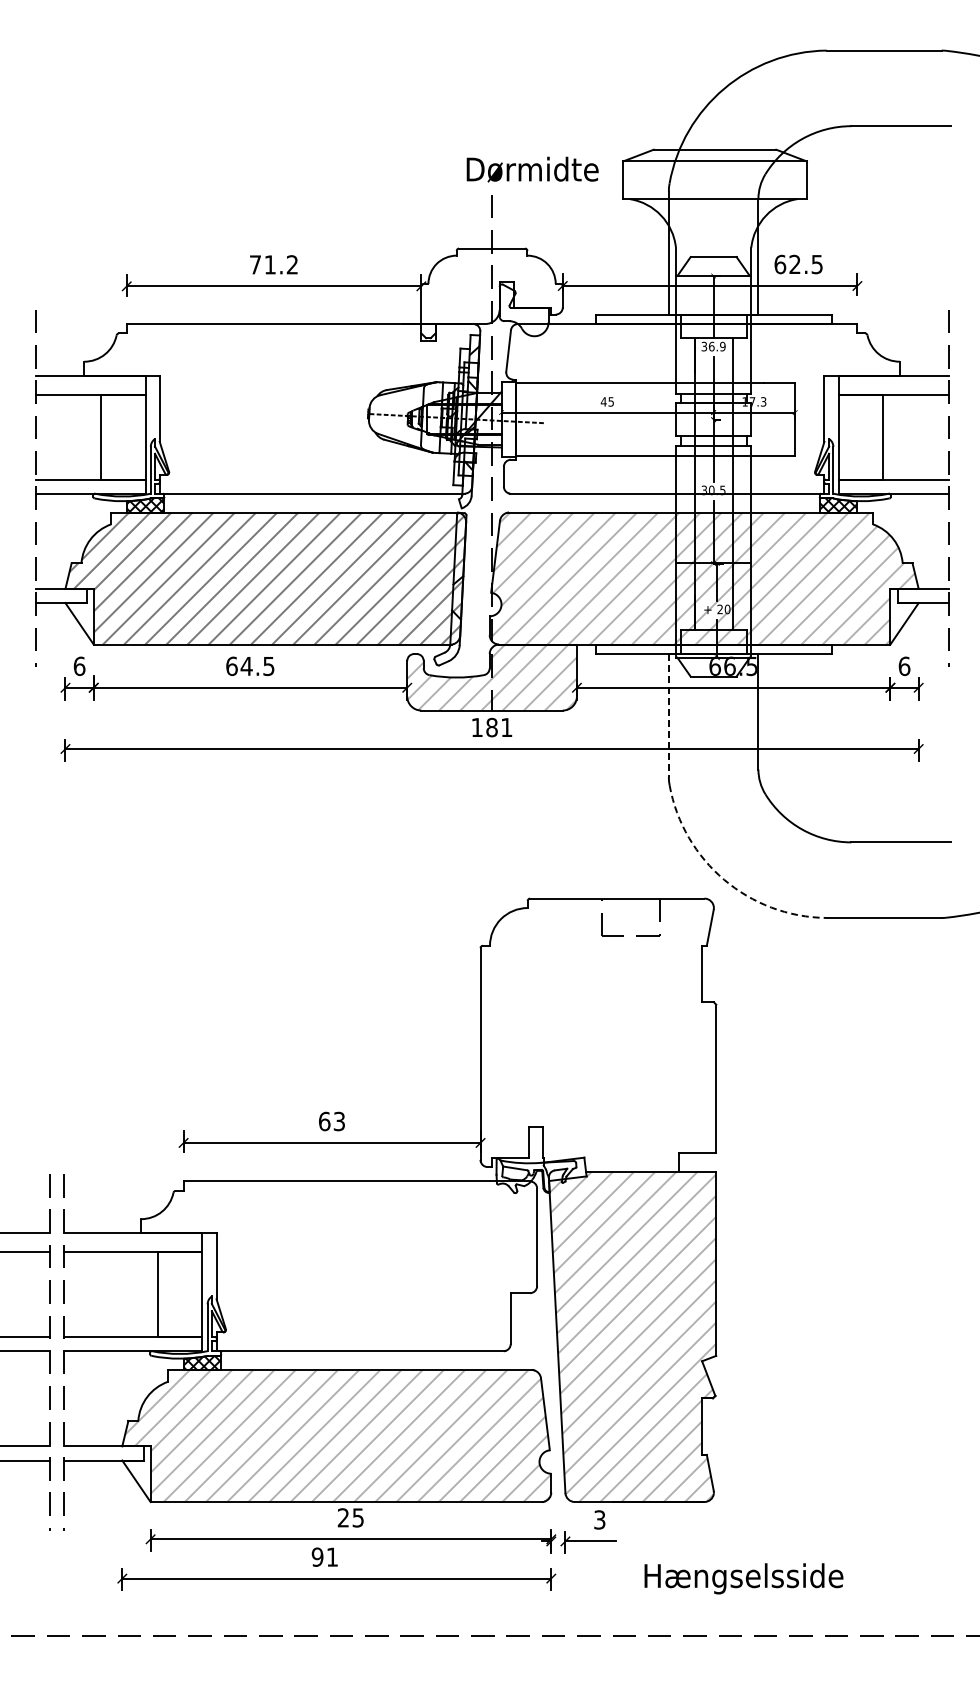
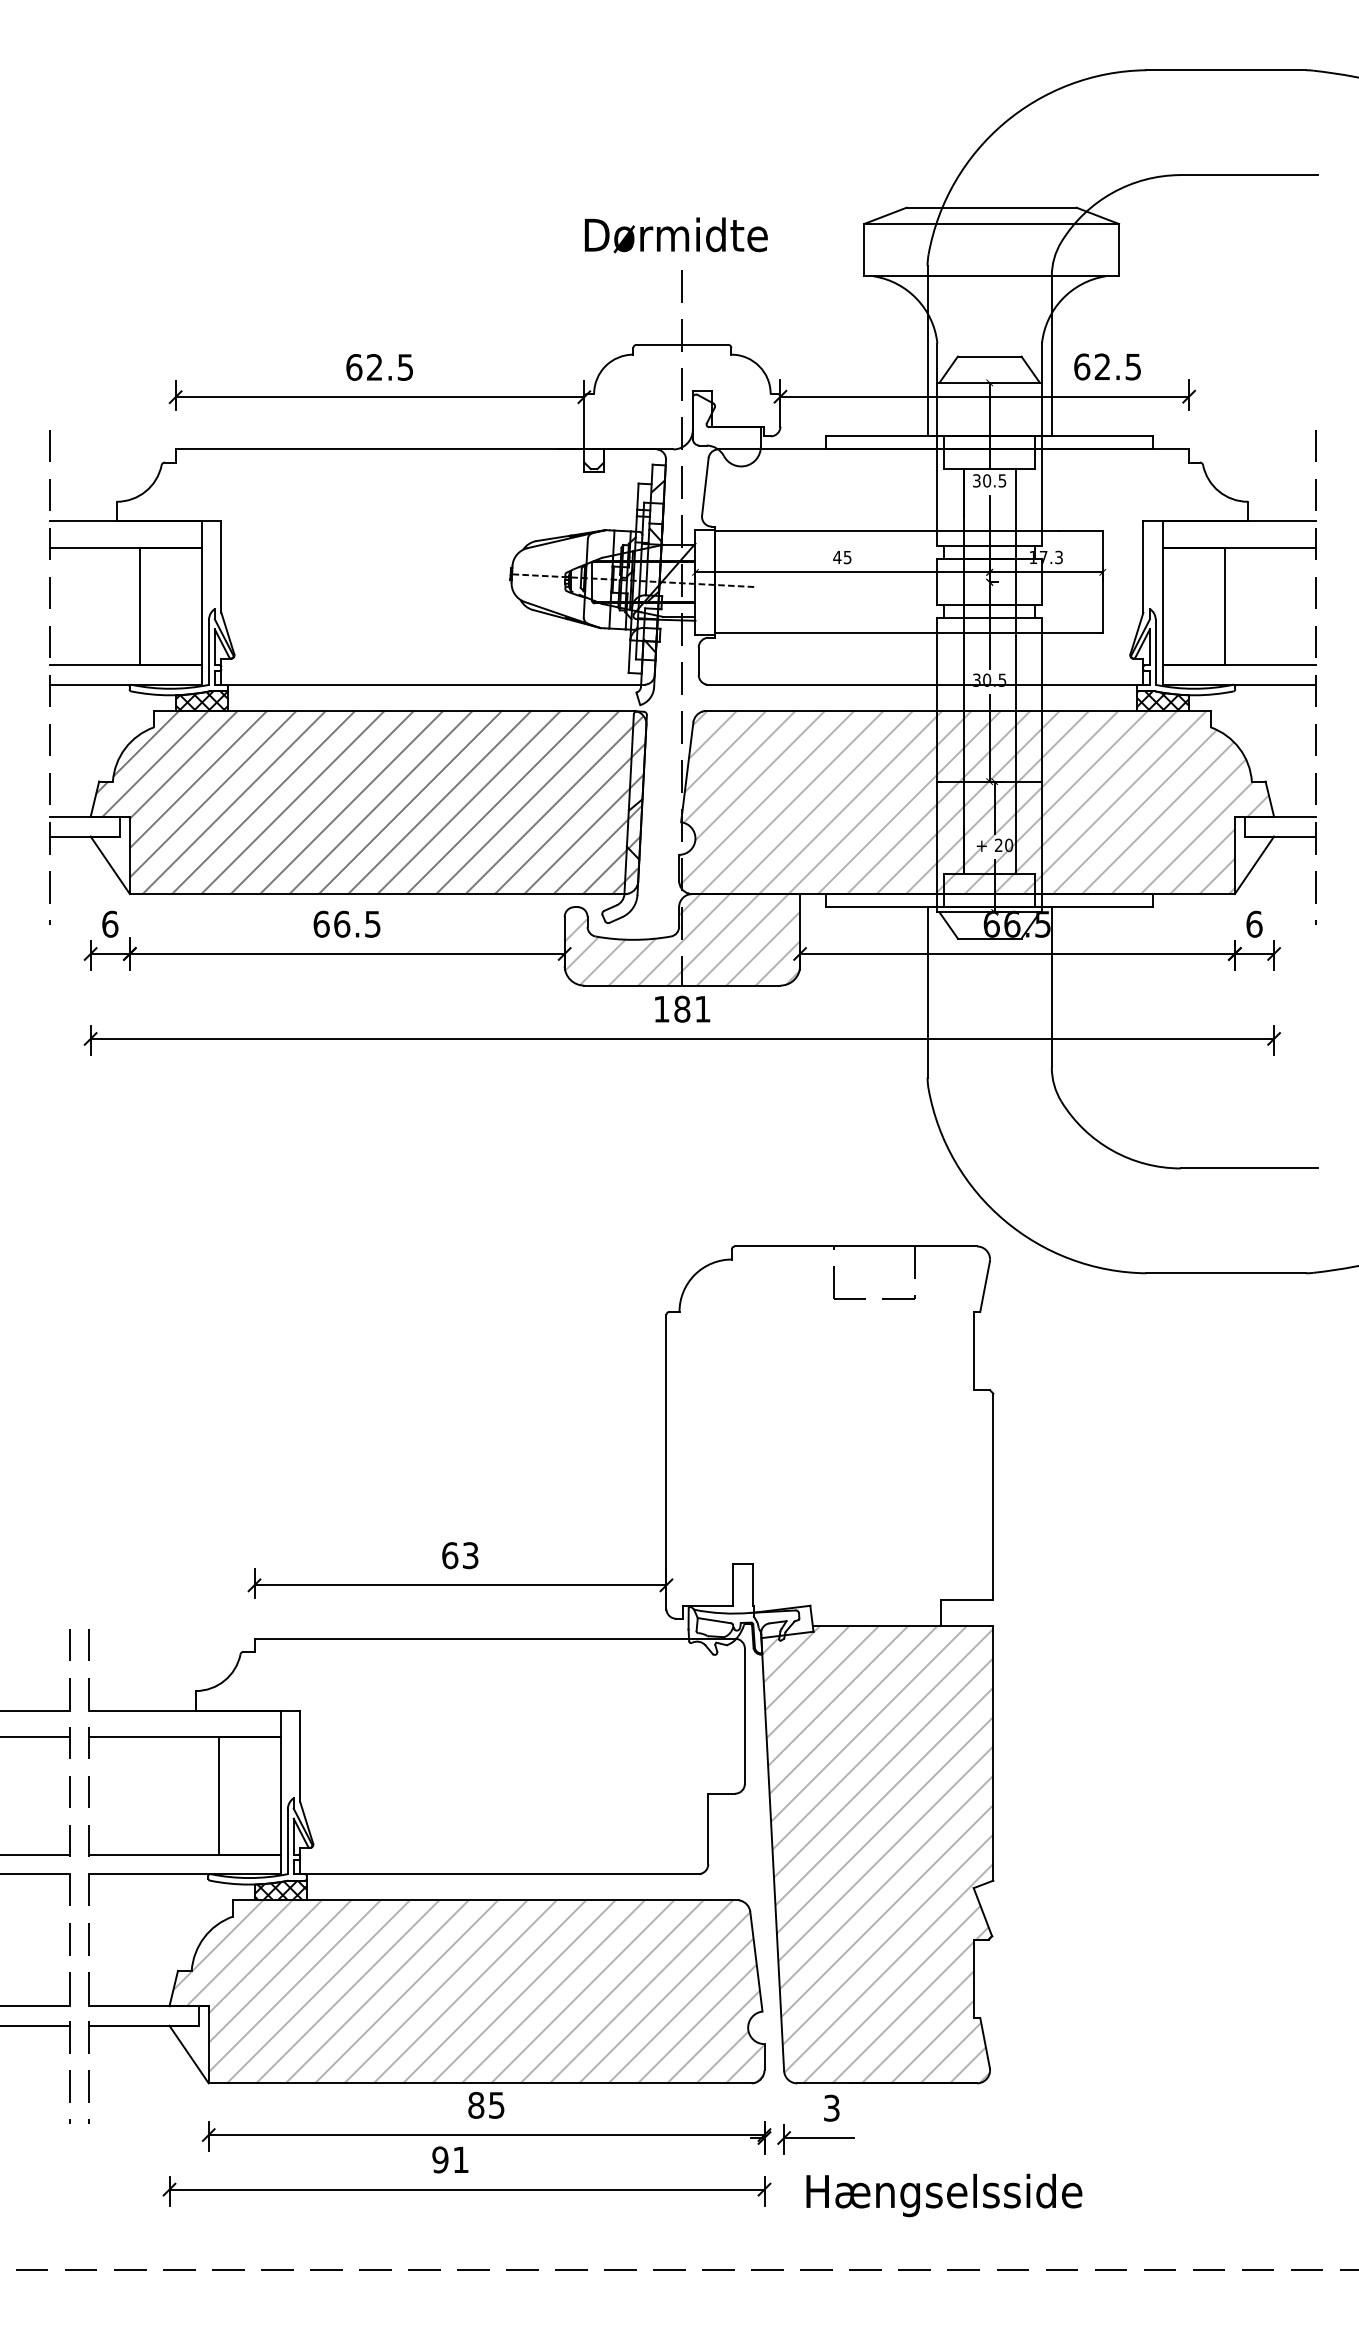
text: (532, 169) -> (676, 235), moved
text: (273, 264) -> (379, 366), 71.2 -> 62.5
text: (717, 346) -> (995, 480), 36.9 -> 30.5
text: (246, 666) -> (341, 924), 64.5 -> 66.5
line: (668, 715) -> (927, 992), dashed -> solid
arc: (724, 879) -> (1004, 1219), dashed -> solid
text: (343, 1517) -> (476, 2104), 25 -> 85
text: (743, 1578) -> (943, 2194), moved

